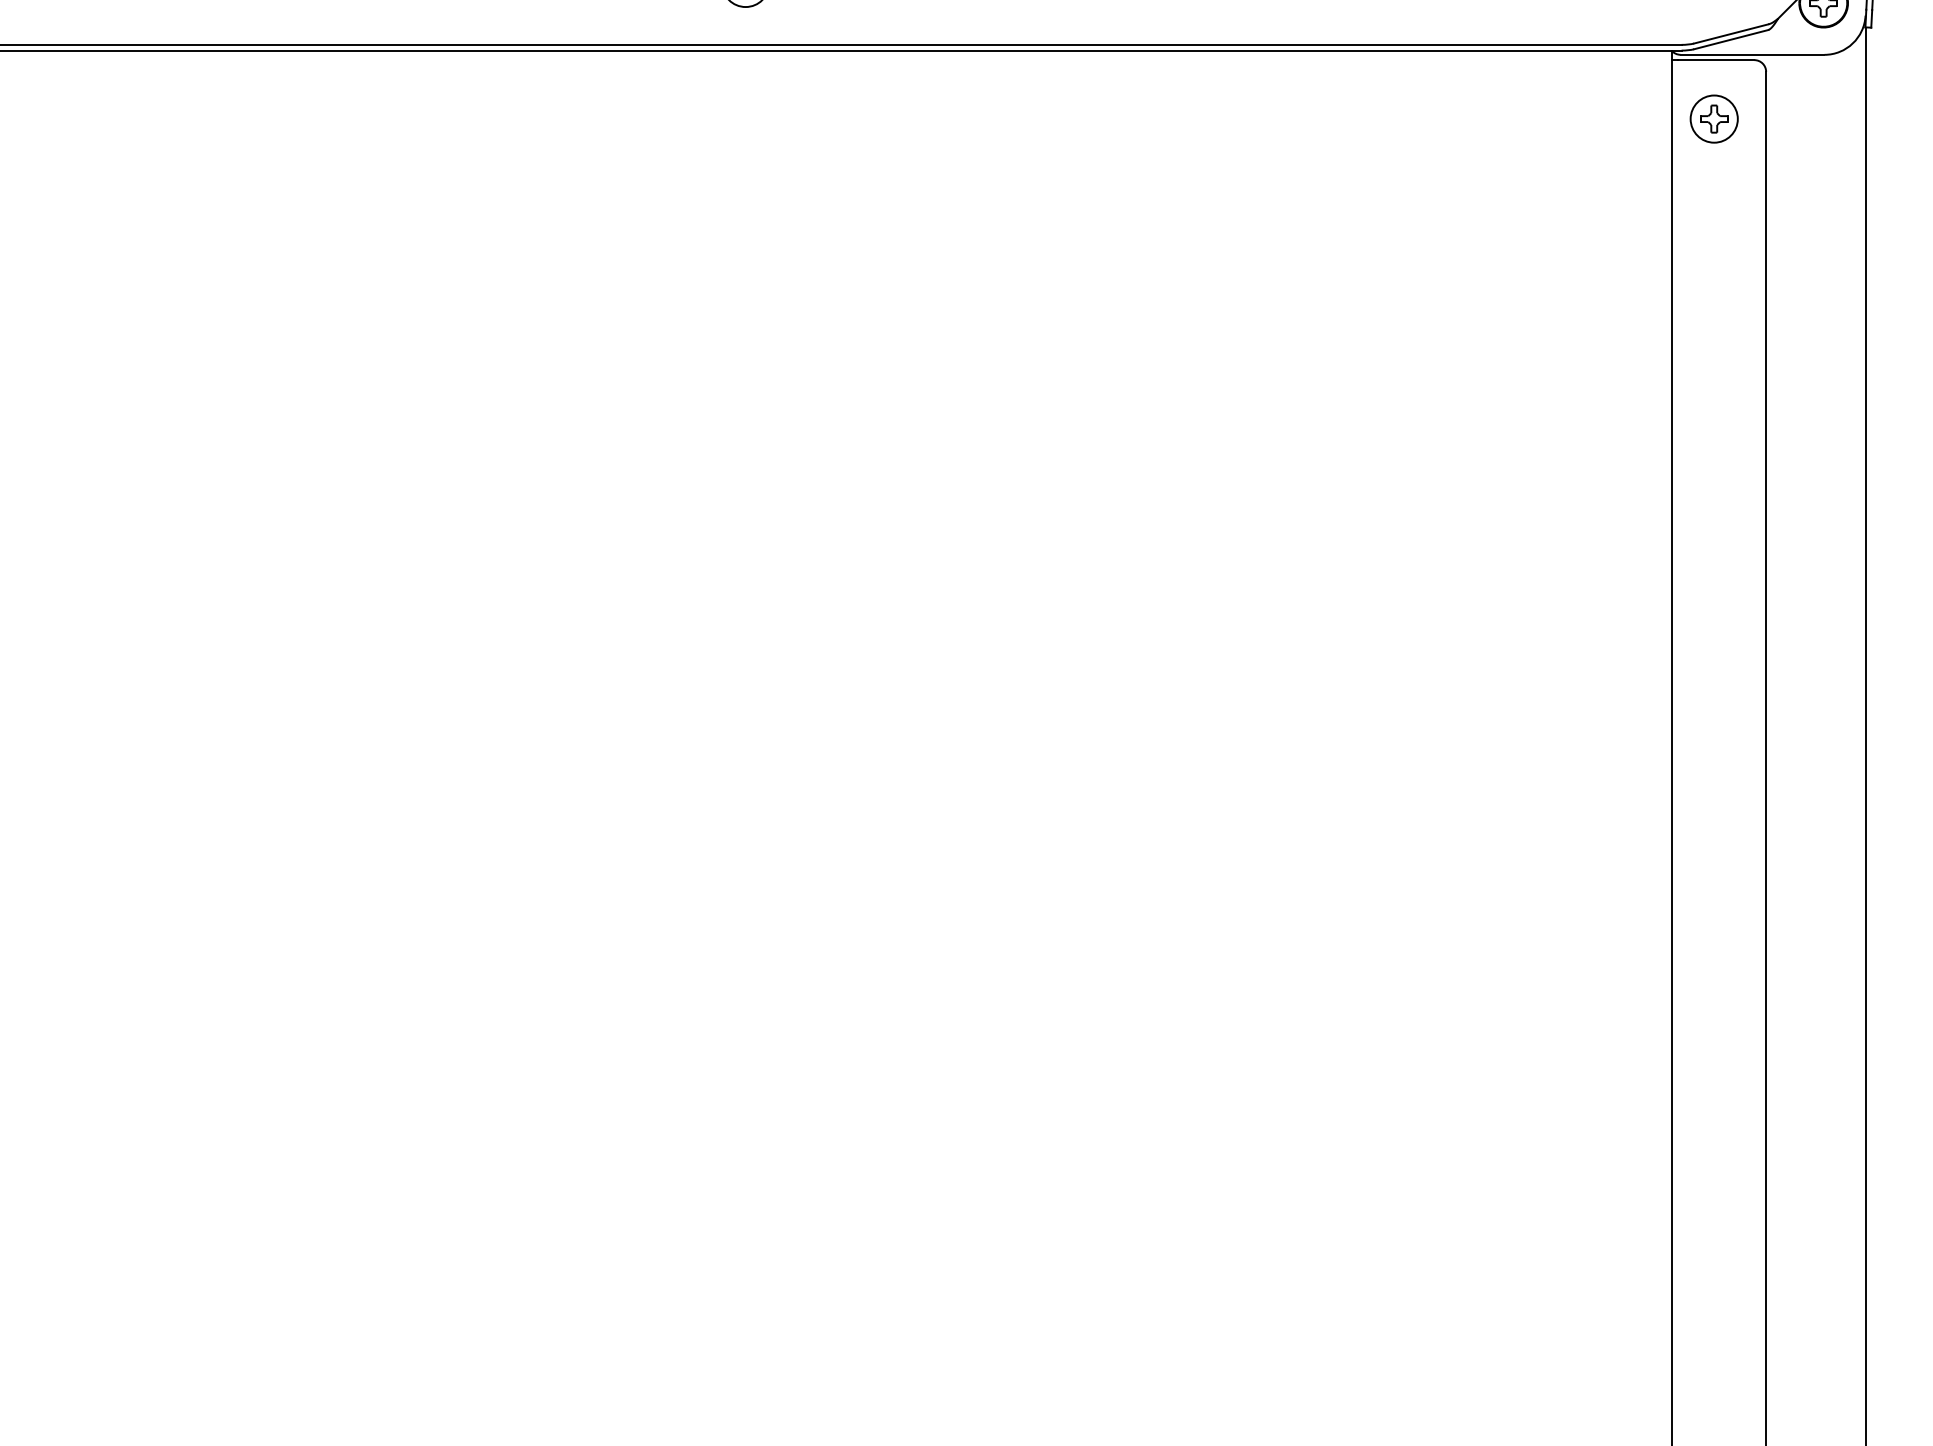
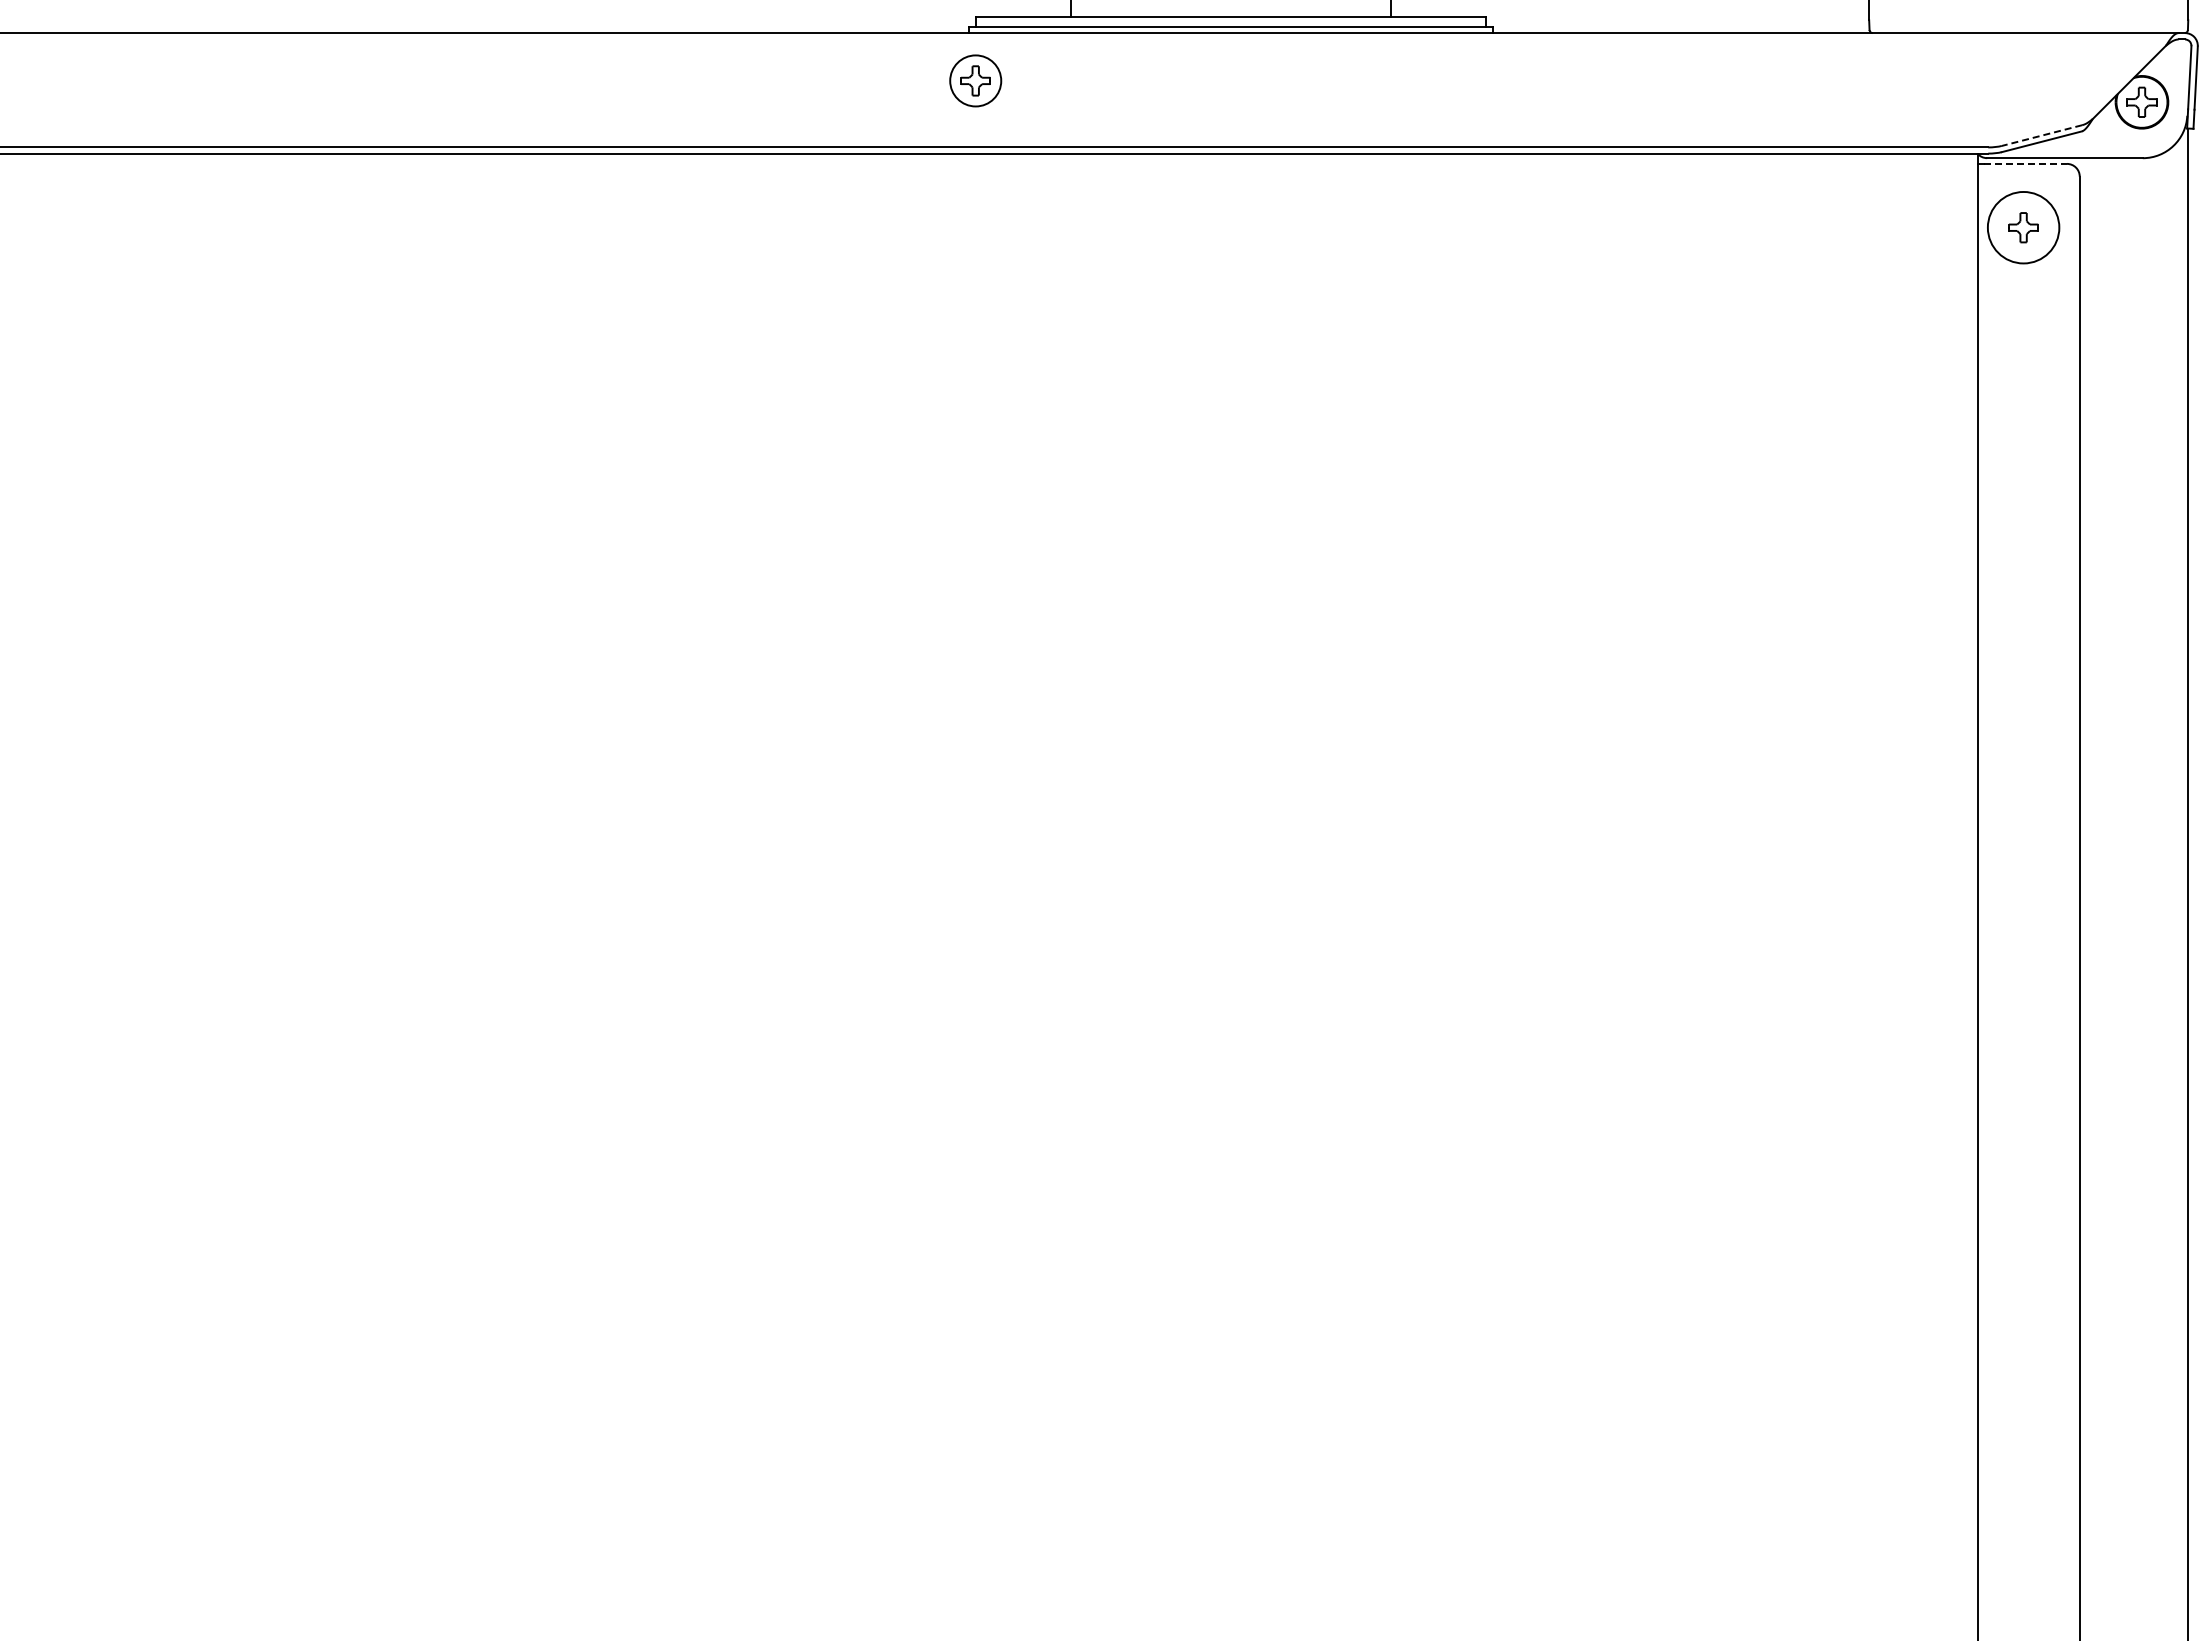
line: (1730, 33) -> (2041, 135), solid -> dashed
line: (1716, 59) -> (2026, 163), solid -> dashed
circle: (1714, 118) -> (2023, 227), size x1.4

